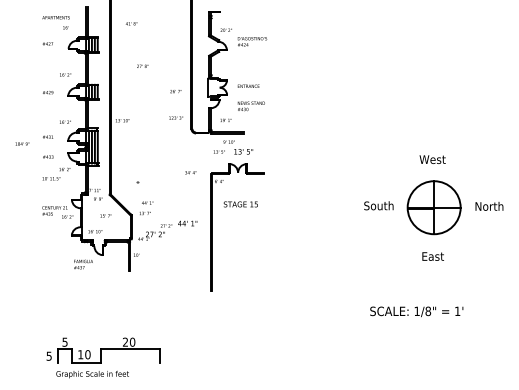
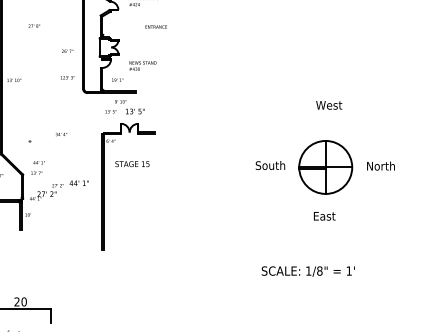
text: (248, 85) -> (156, 26), moved
text: (432, 159) -> (329, 105), moved
text: (190, 172) -> (61, 134), moved

